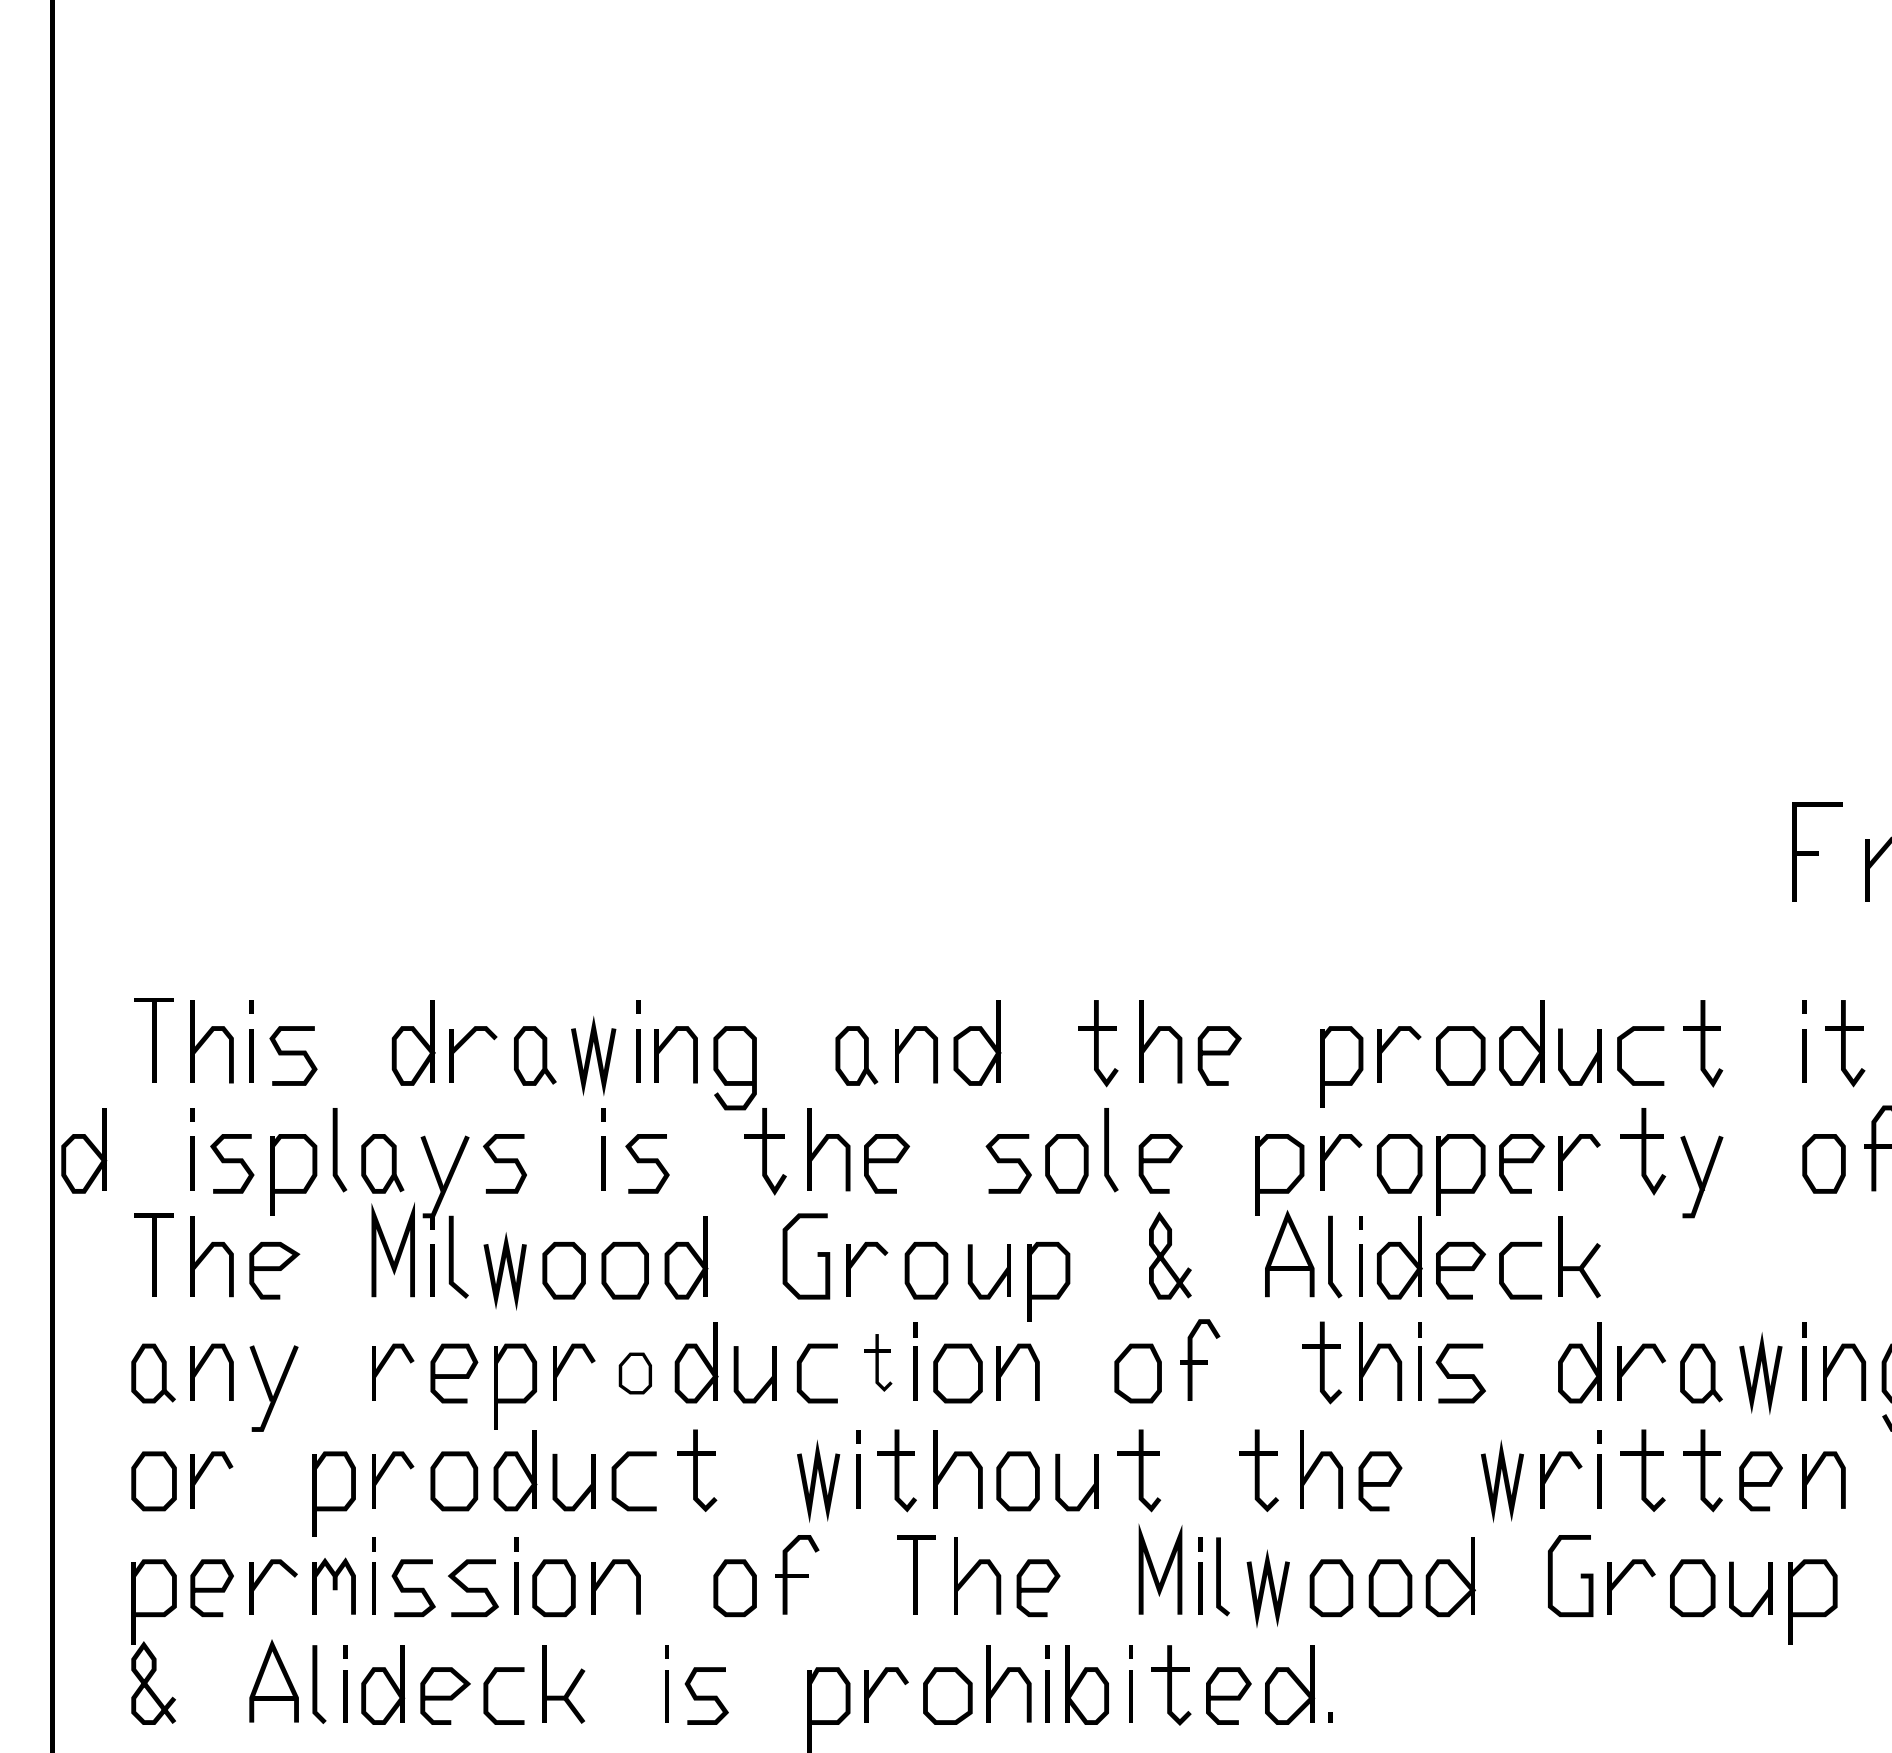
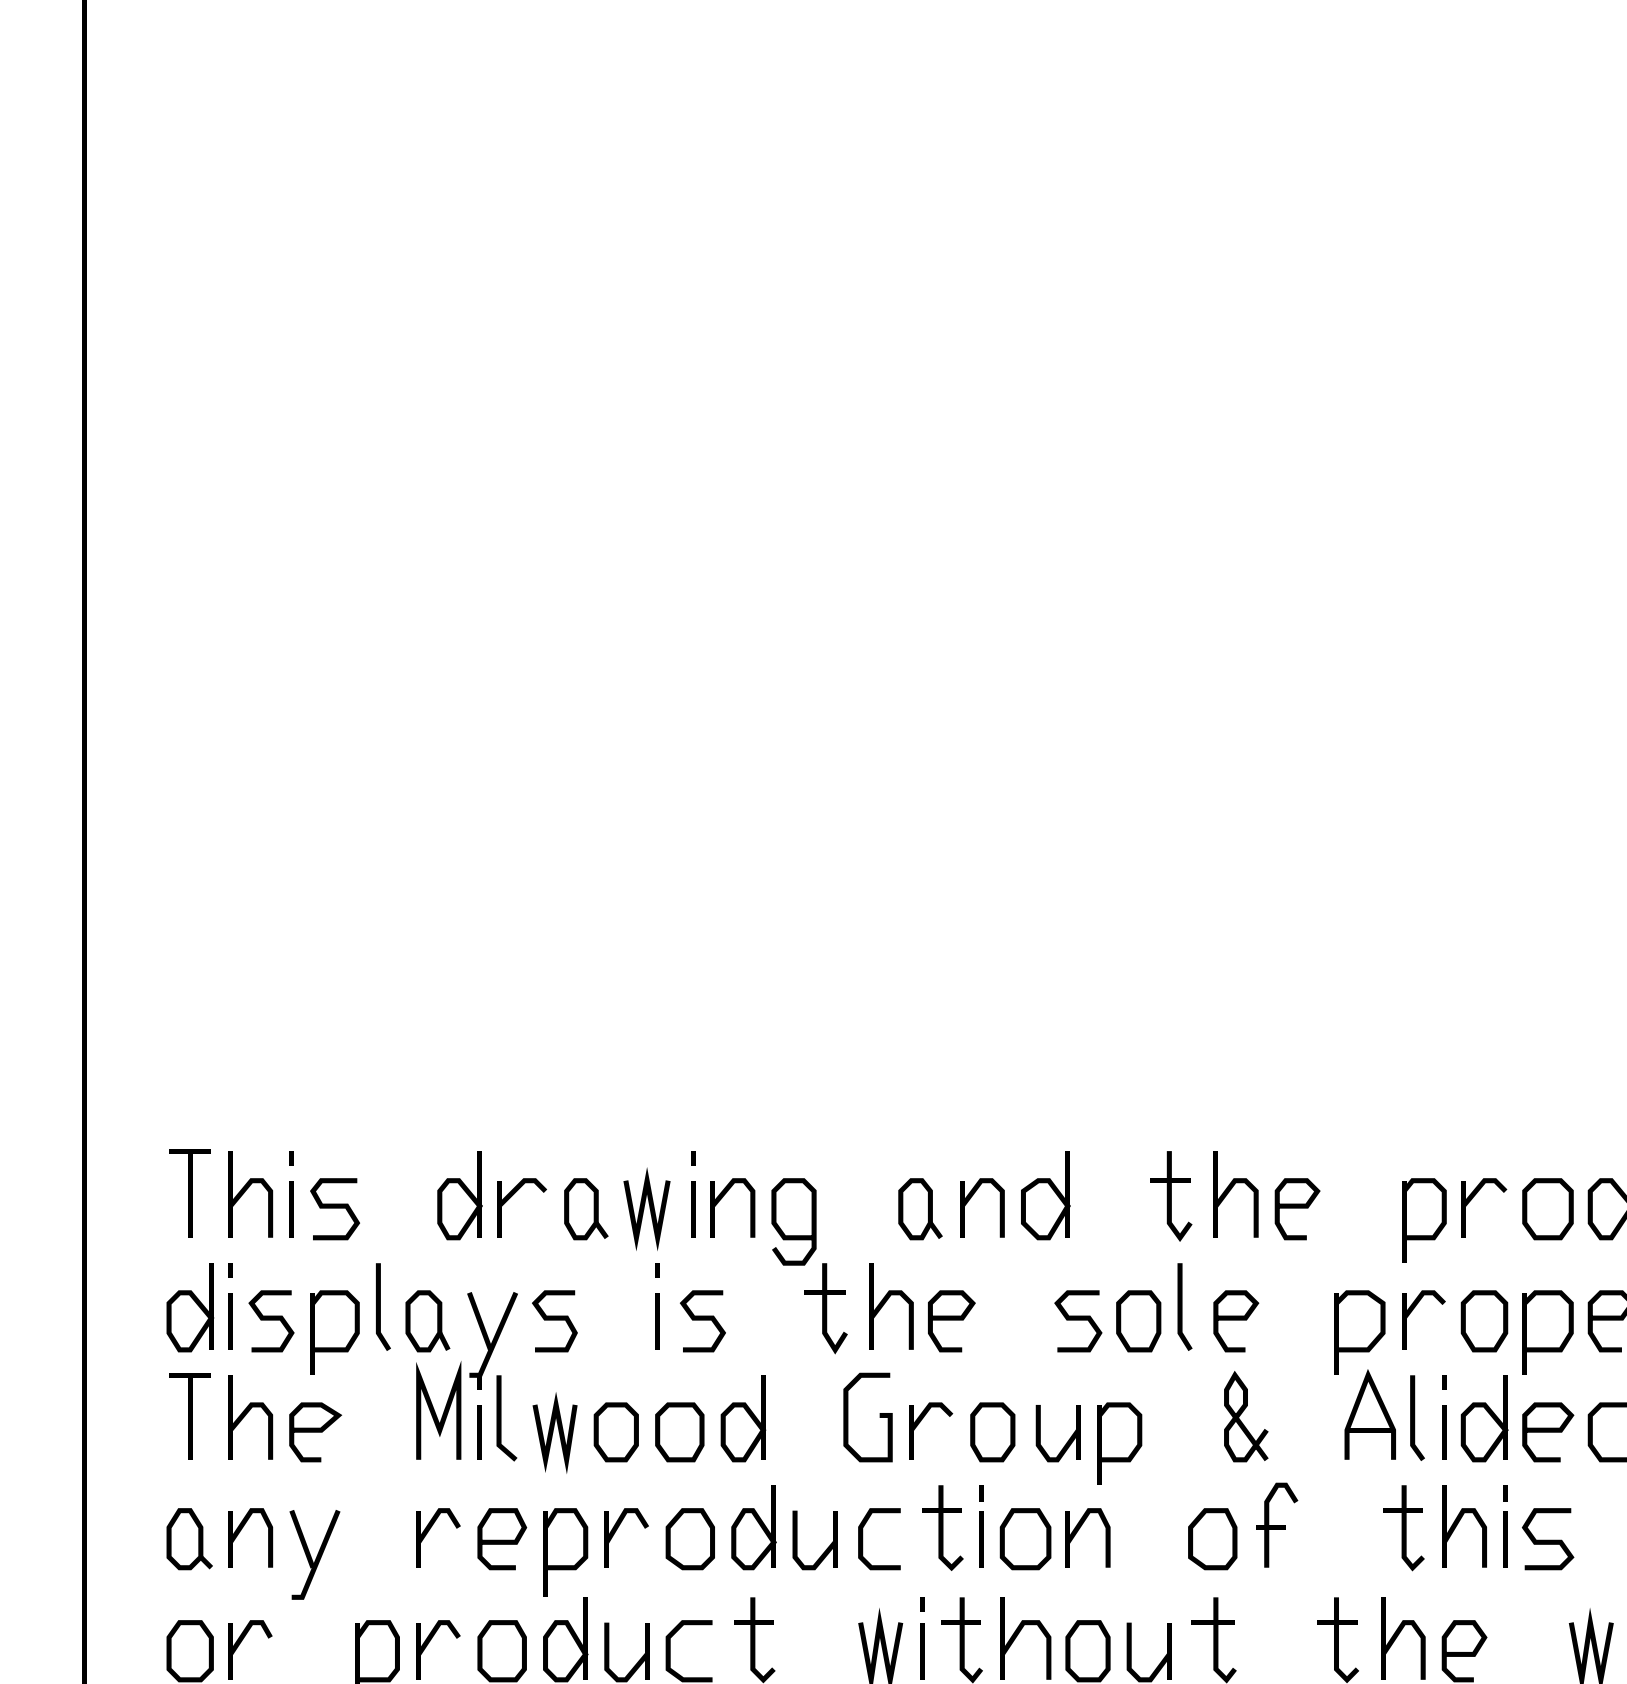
part: (84, 1150) -> (190, 1307), moved
part: (878, 1362) -> (942, 1527), size x1.43
part: (635, 1373) -> (690, 1539), size x1.43

